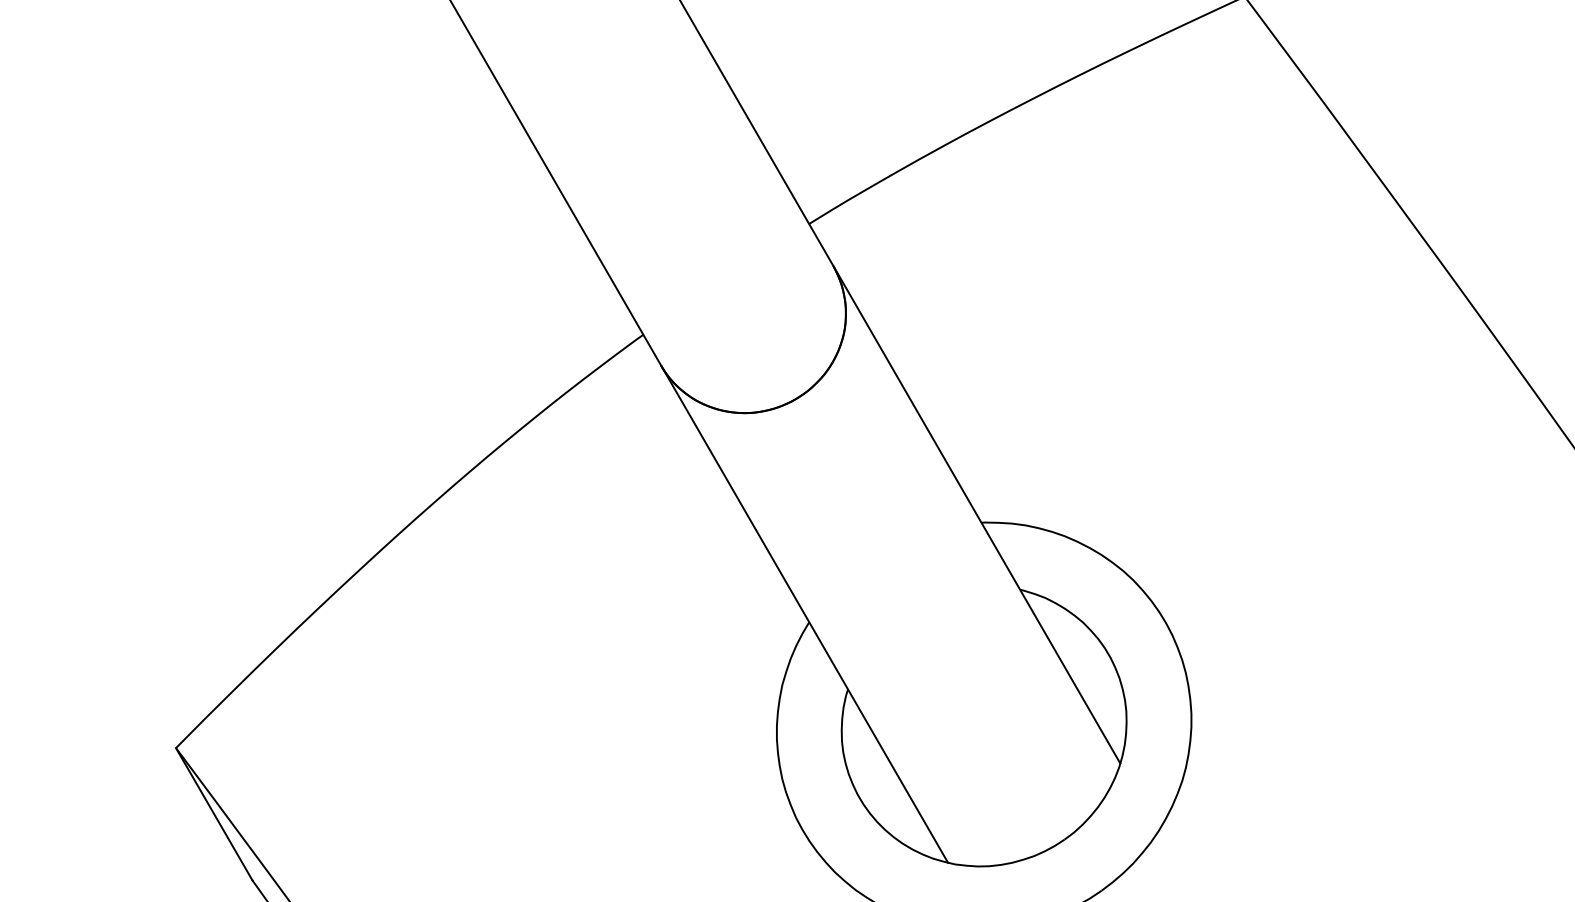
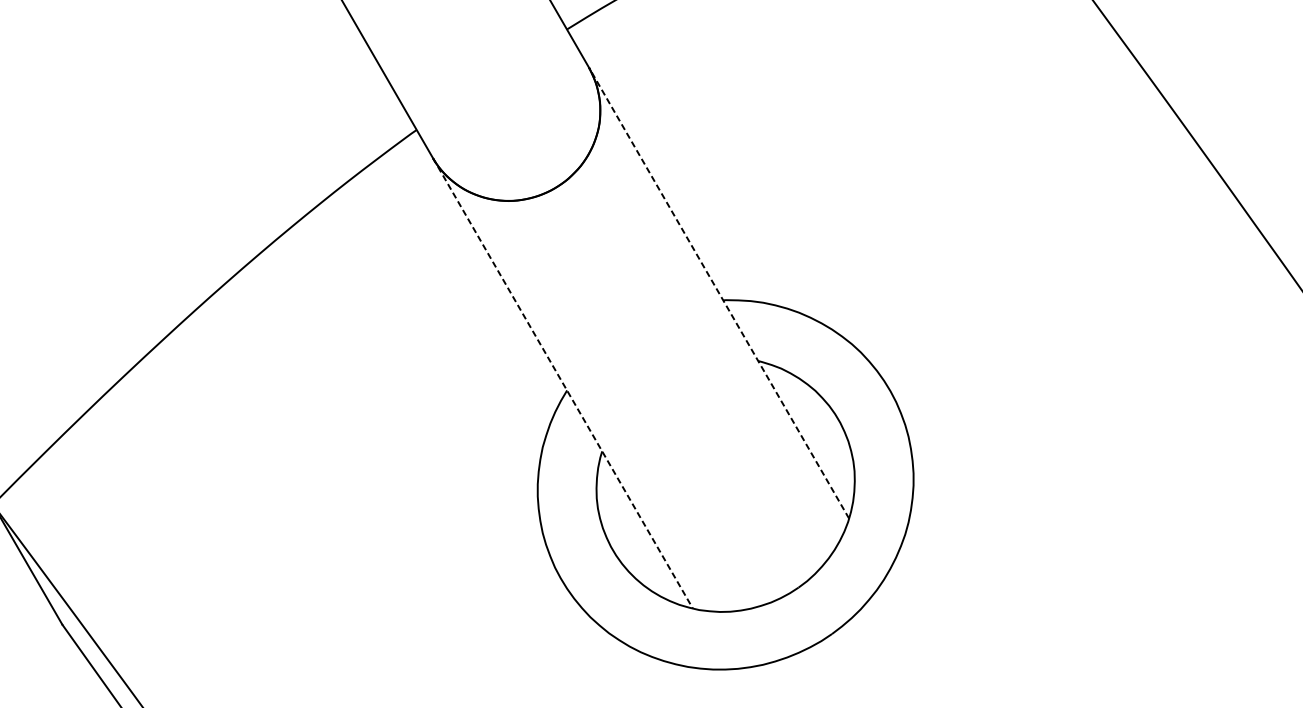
line: (976, 514) -> (718, 292), solid -> dashed
line: (804, 614) -> (562, 383), solid -> dashed

